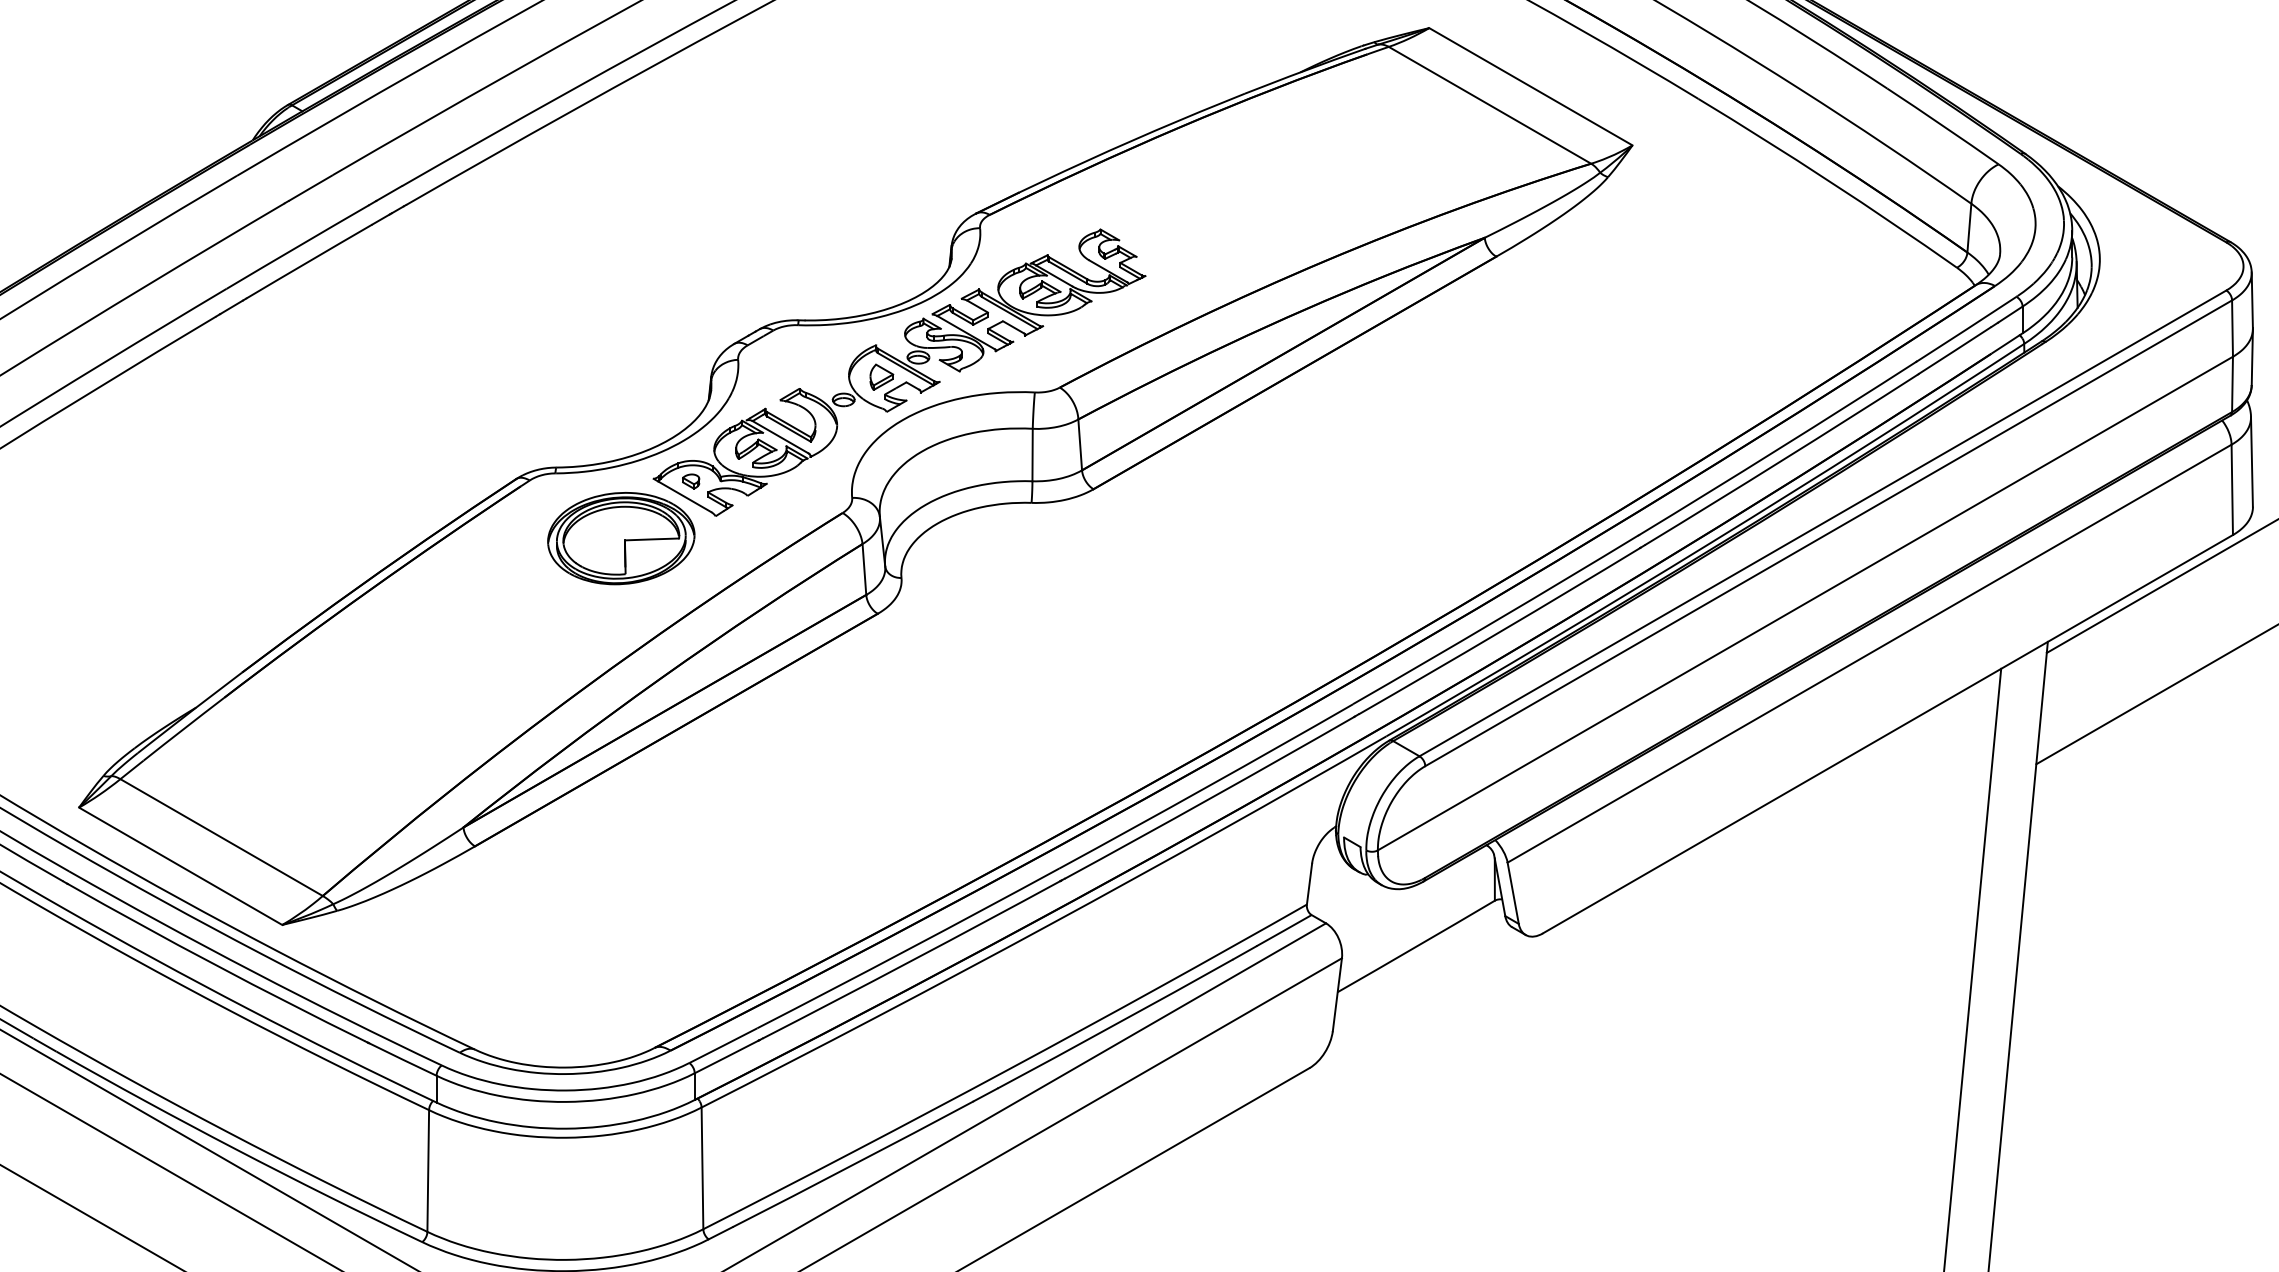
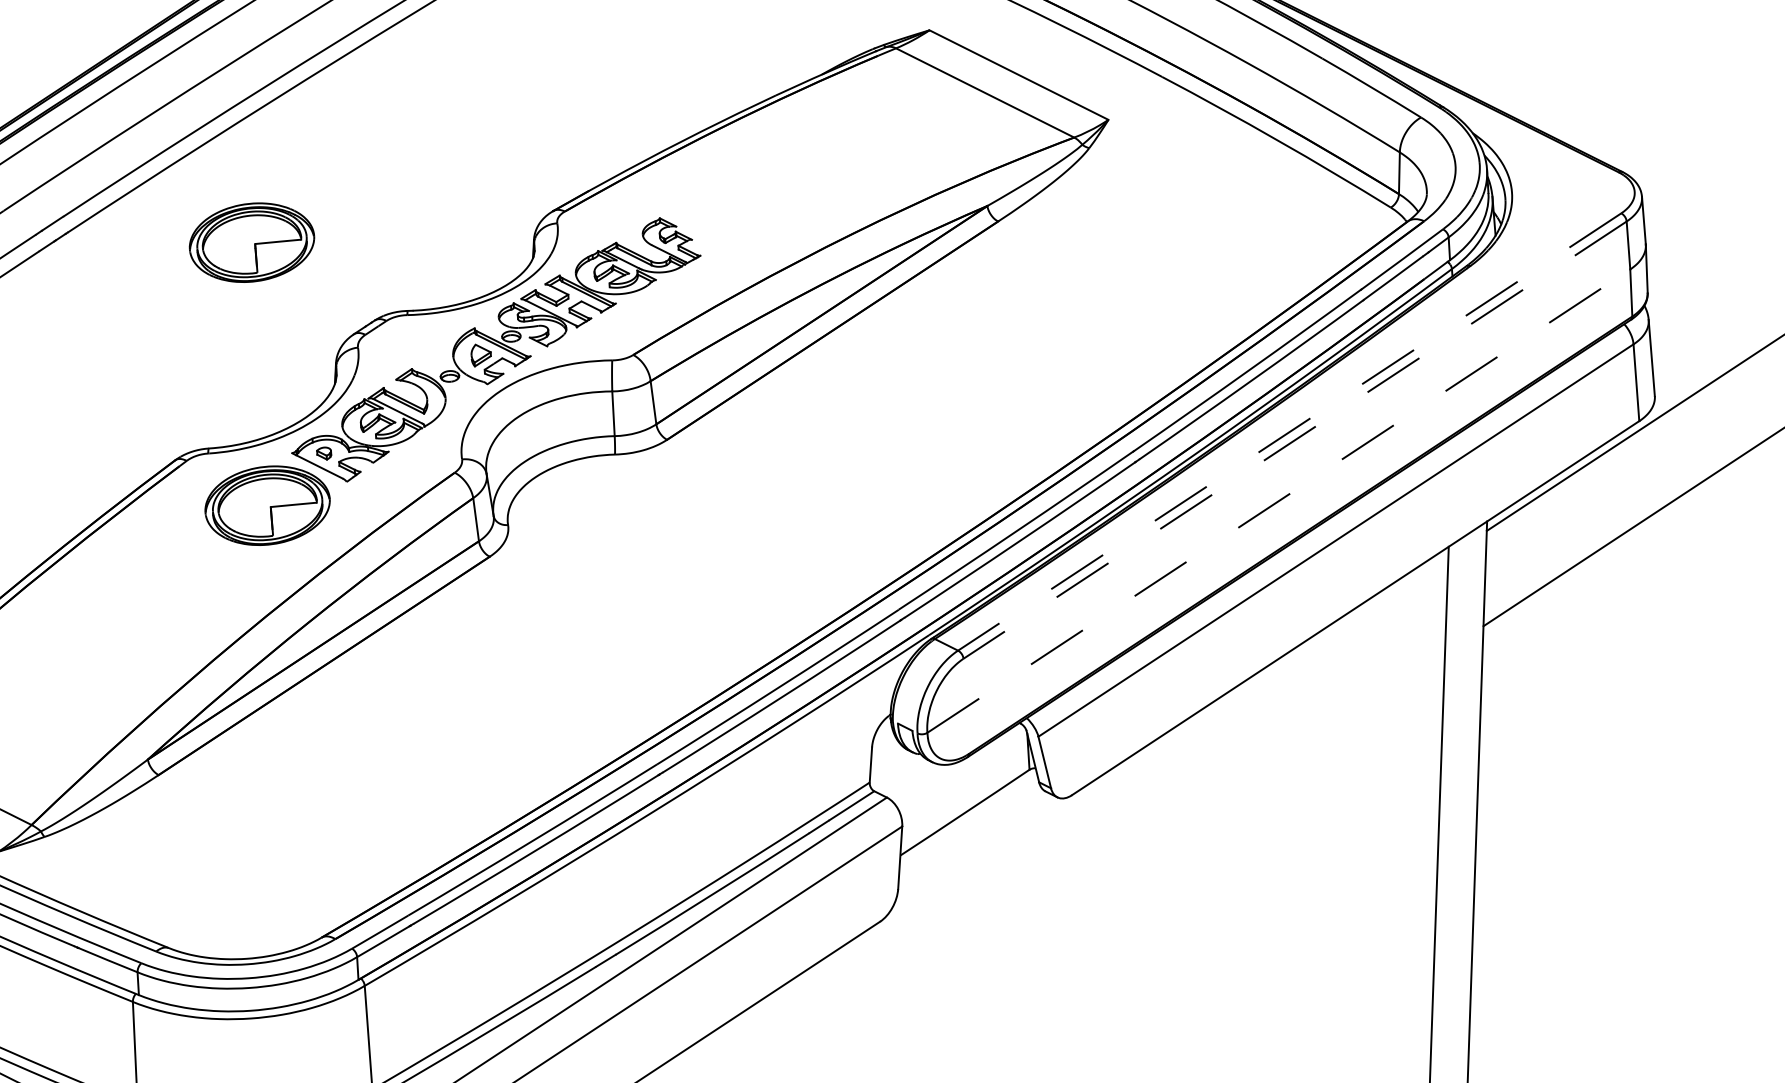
part: (621, 229) -> (252, 242), added
line: (1822, 523) -> (1289, 432), solid -> dashed
line: (1828, 533) -> (1294, 440), solid -> dashed
line: (1805, 603) -> (1278, 501), solid -> dashed

